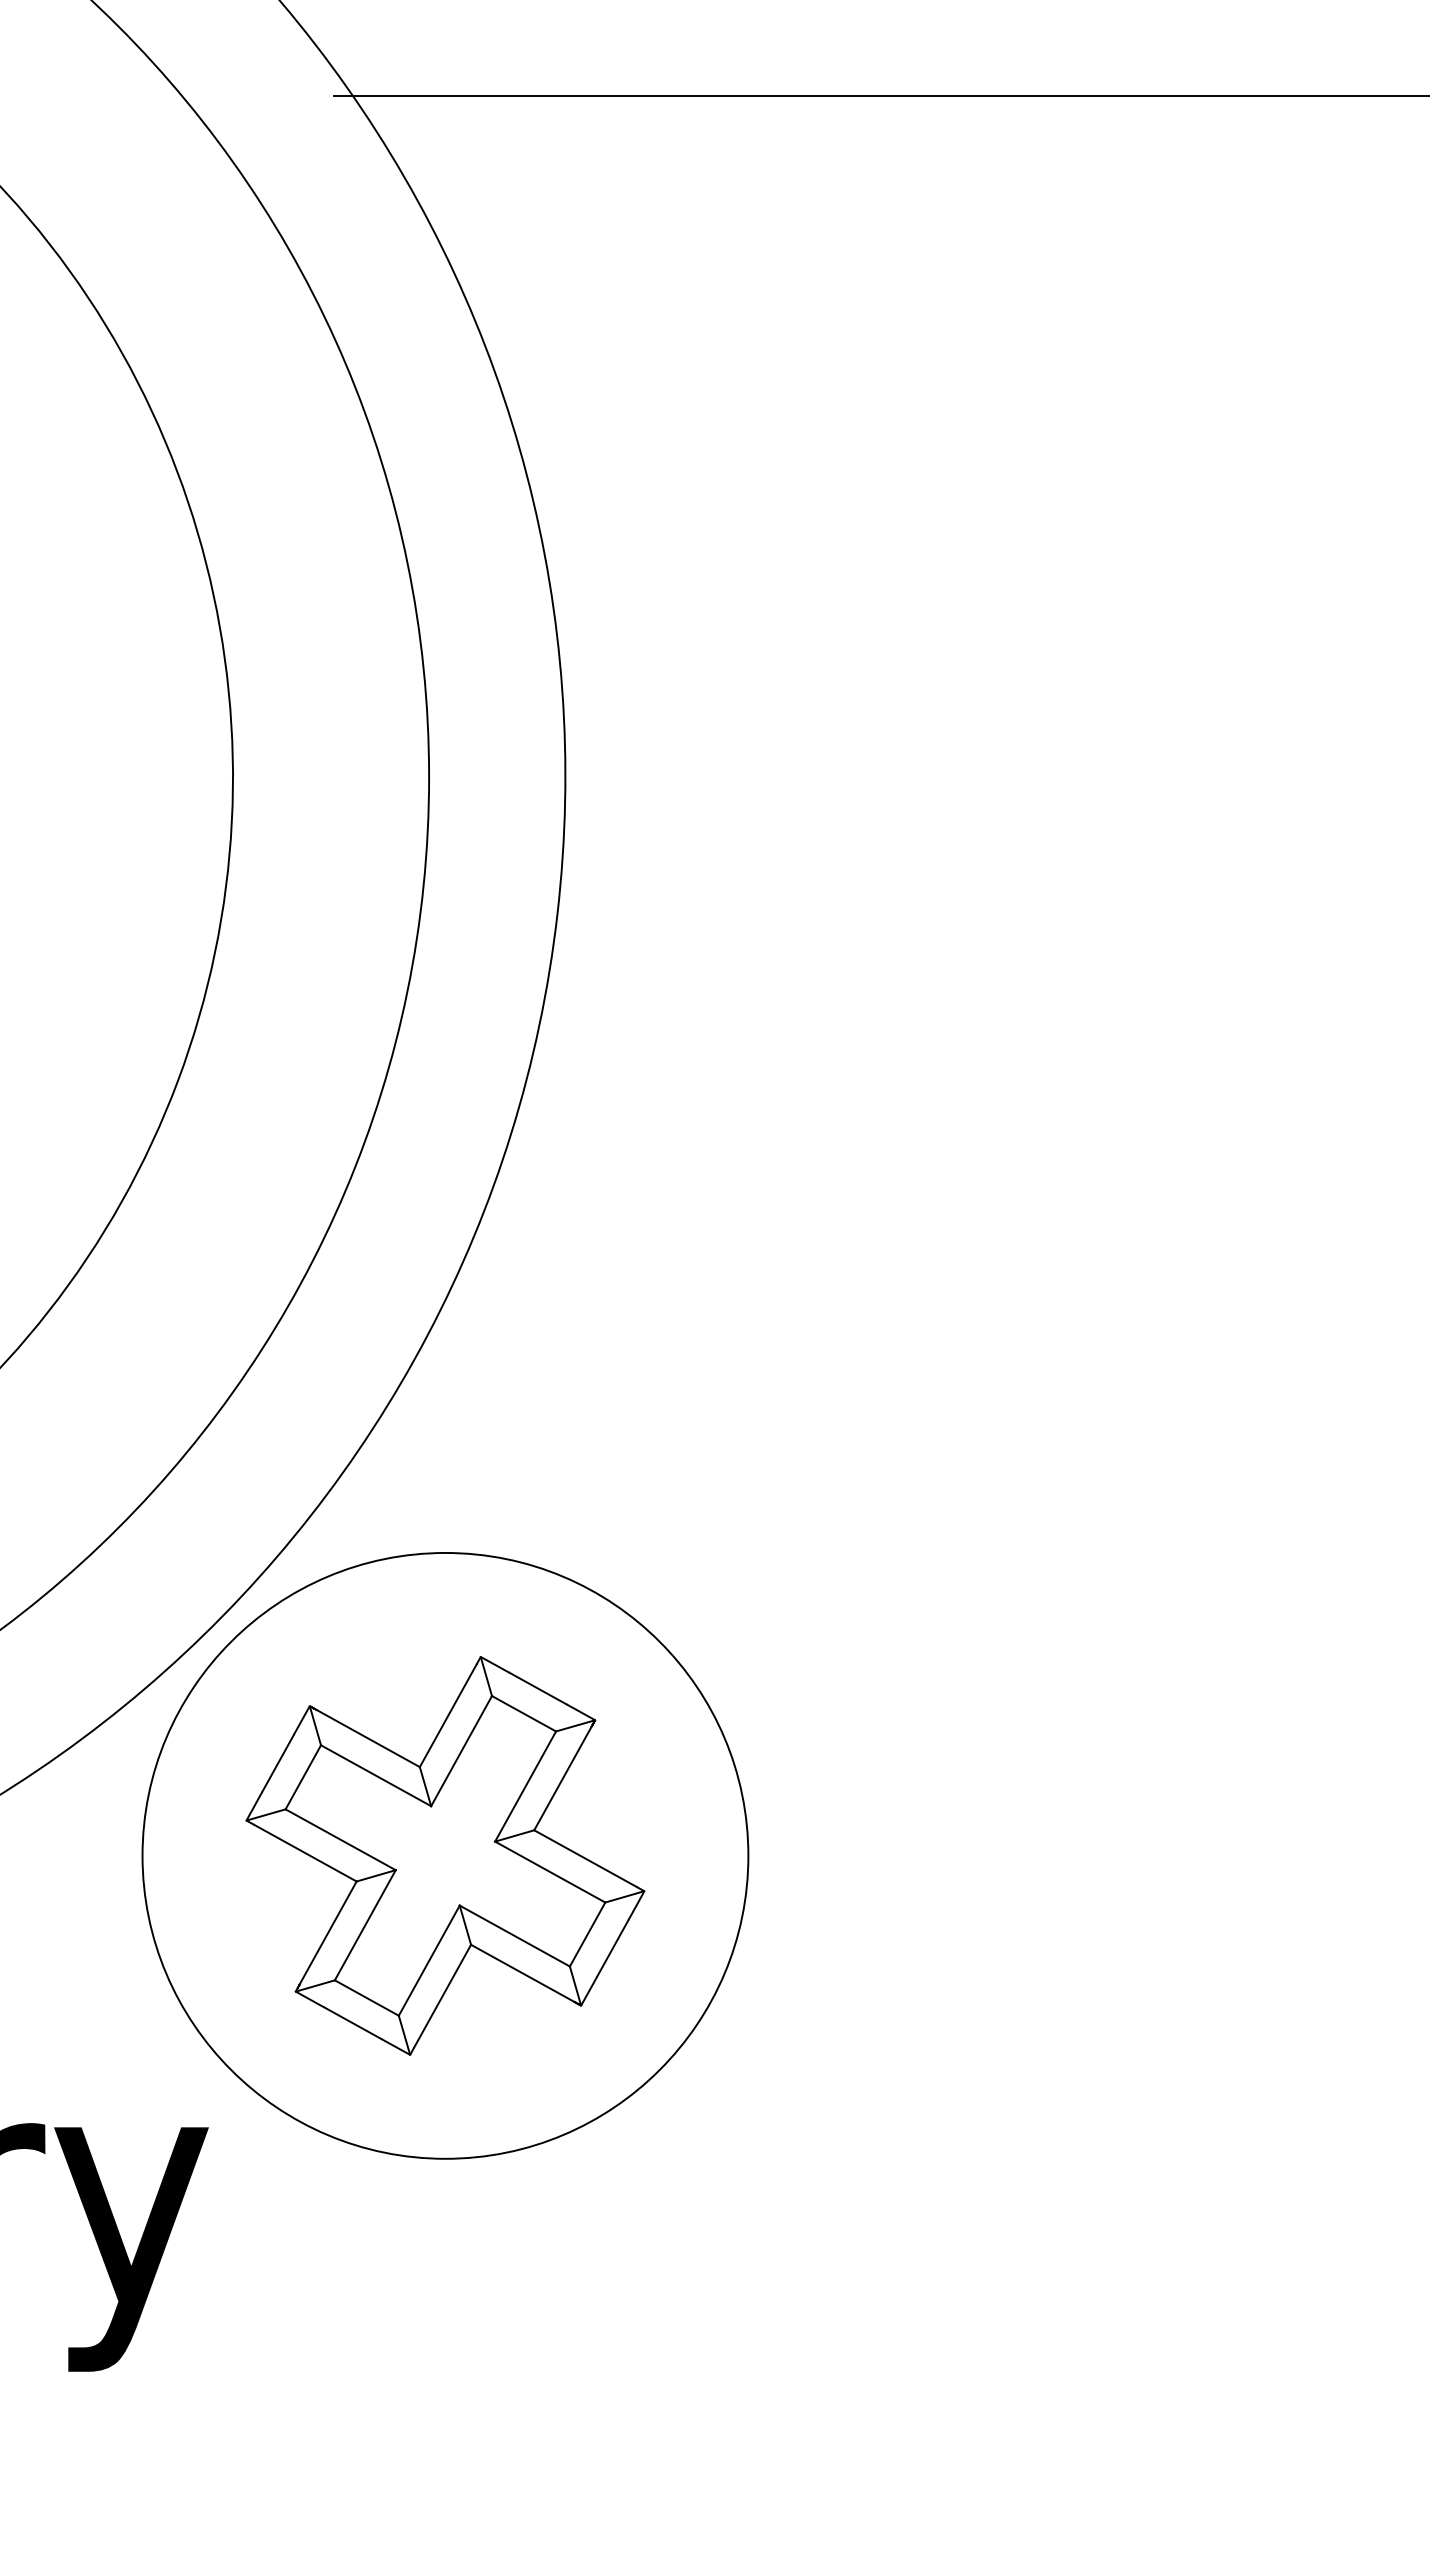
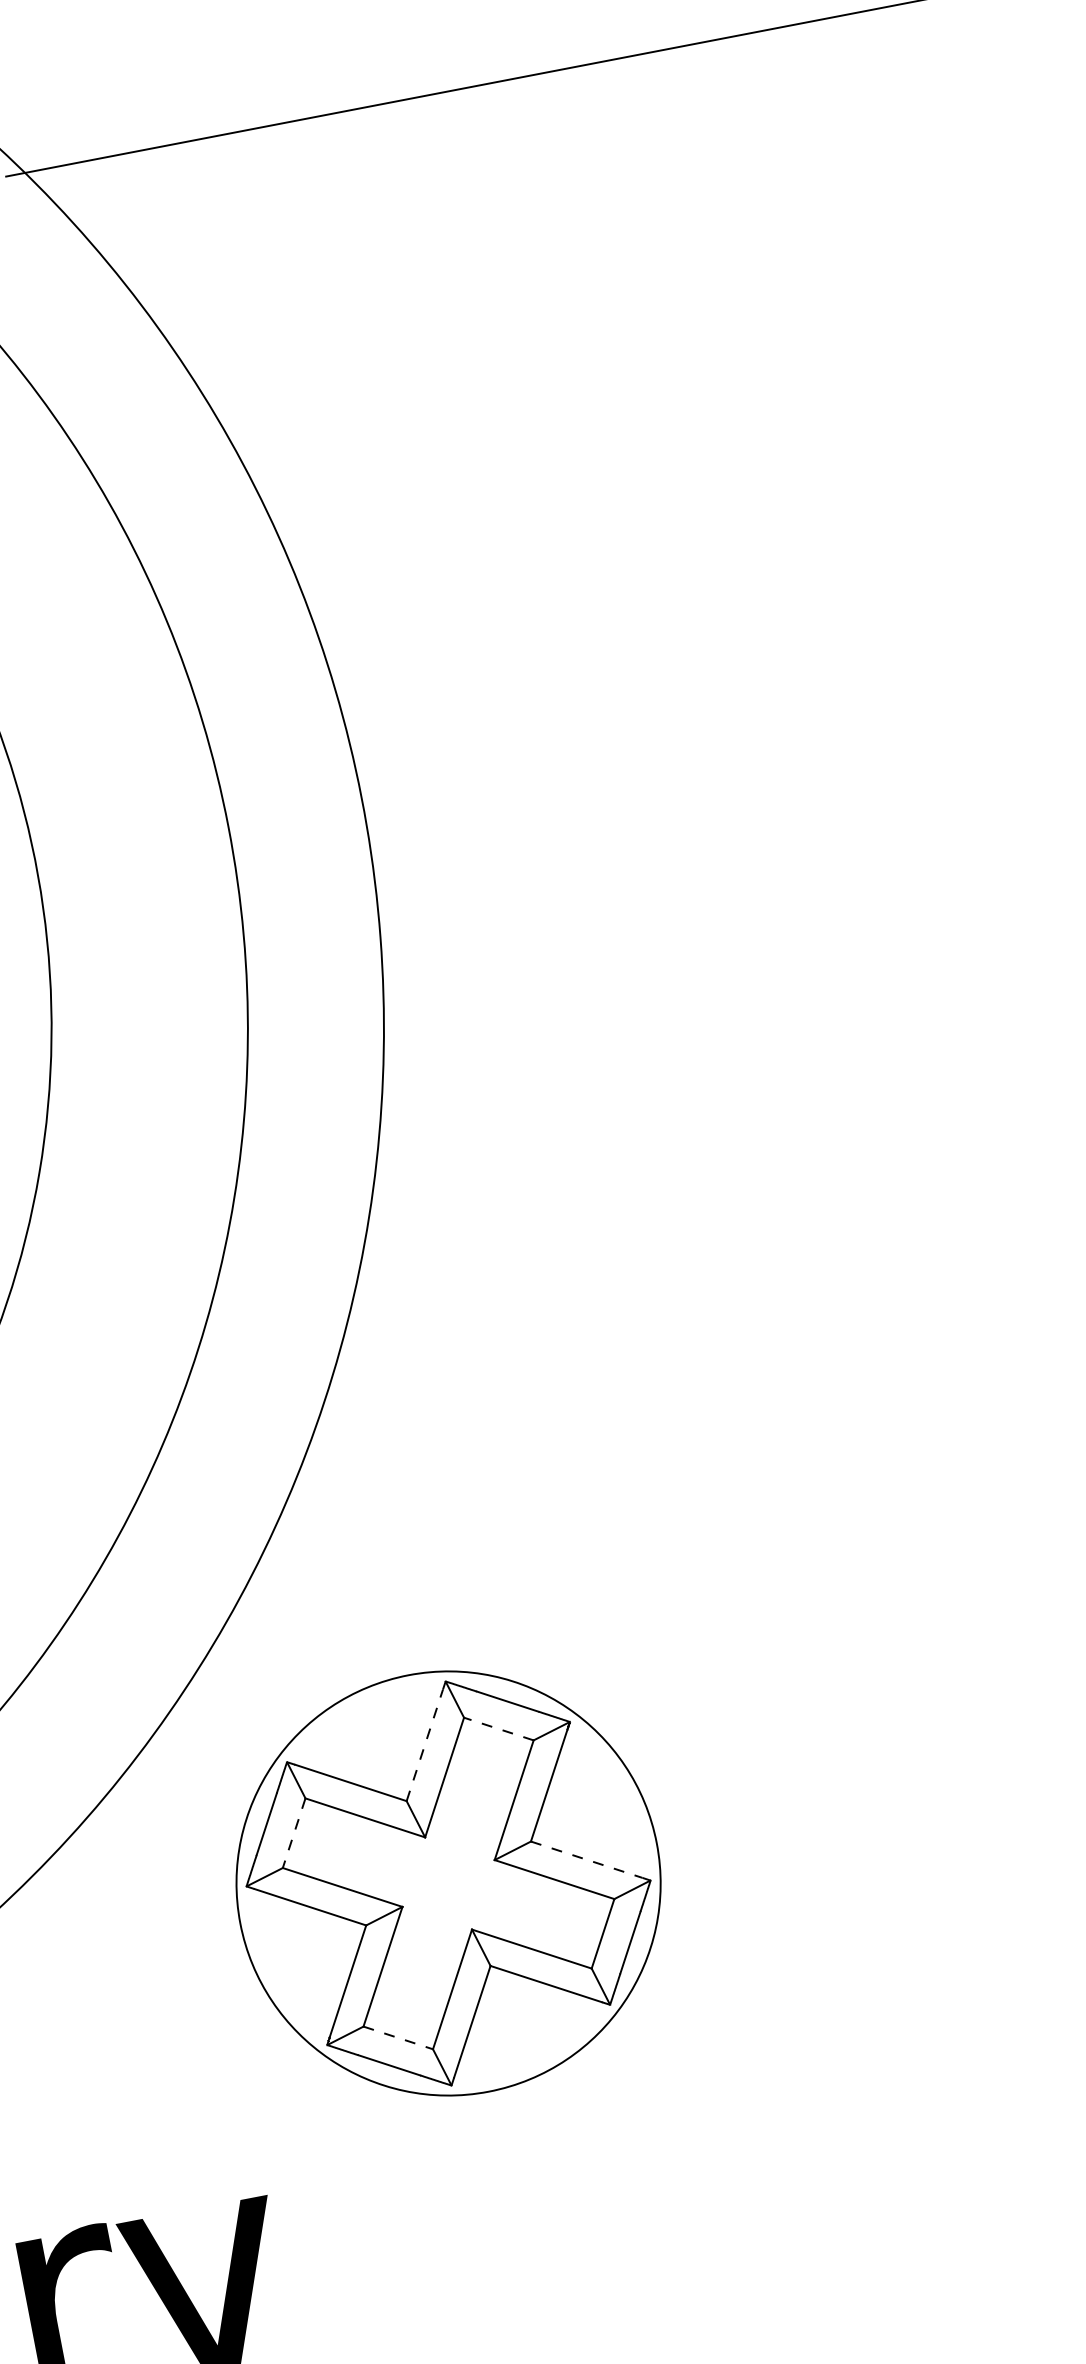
line: (524, 1713) -> (499, 1728), solid -> dashed
line: (448, 1715) -> (425, 1745), solid -> dashed
line: (303, 1777) -> (294, 1833), solid -> dashed
circle: (445, 1855) -> (448, 1883), size x0.7
line: (585, 1858) -> (586, 1859), solid -> dashed
line: (366, 1998) -> (398, 2038), solid -> dashed

